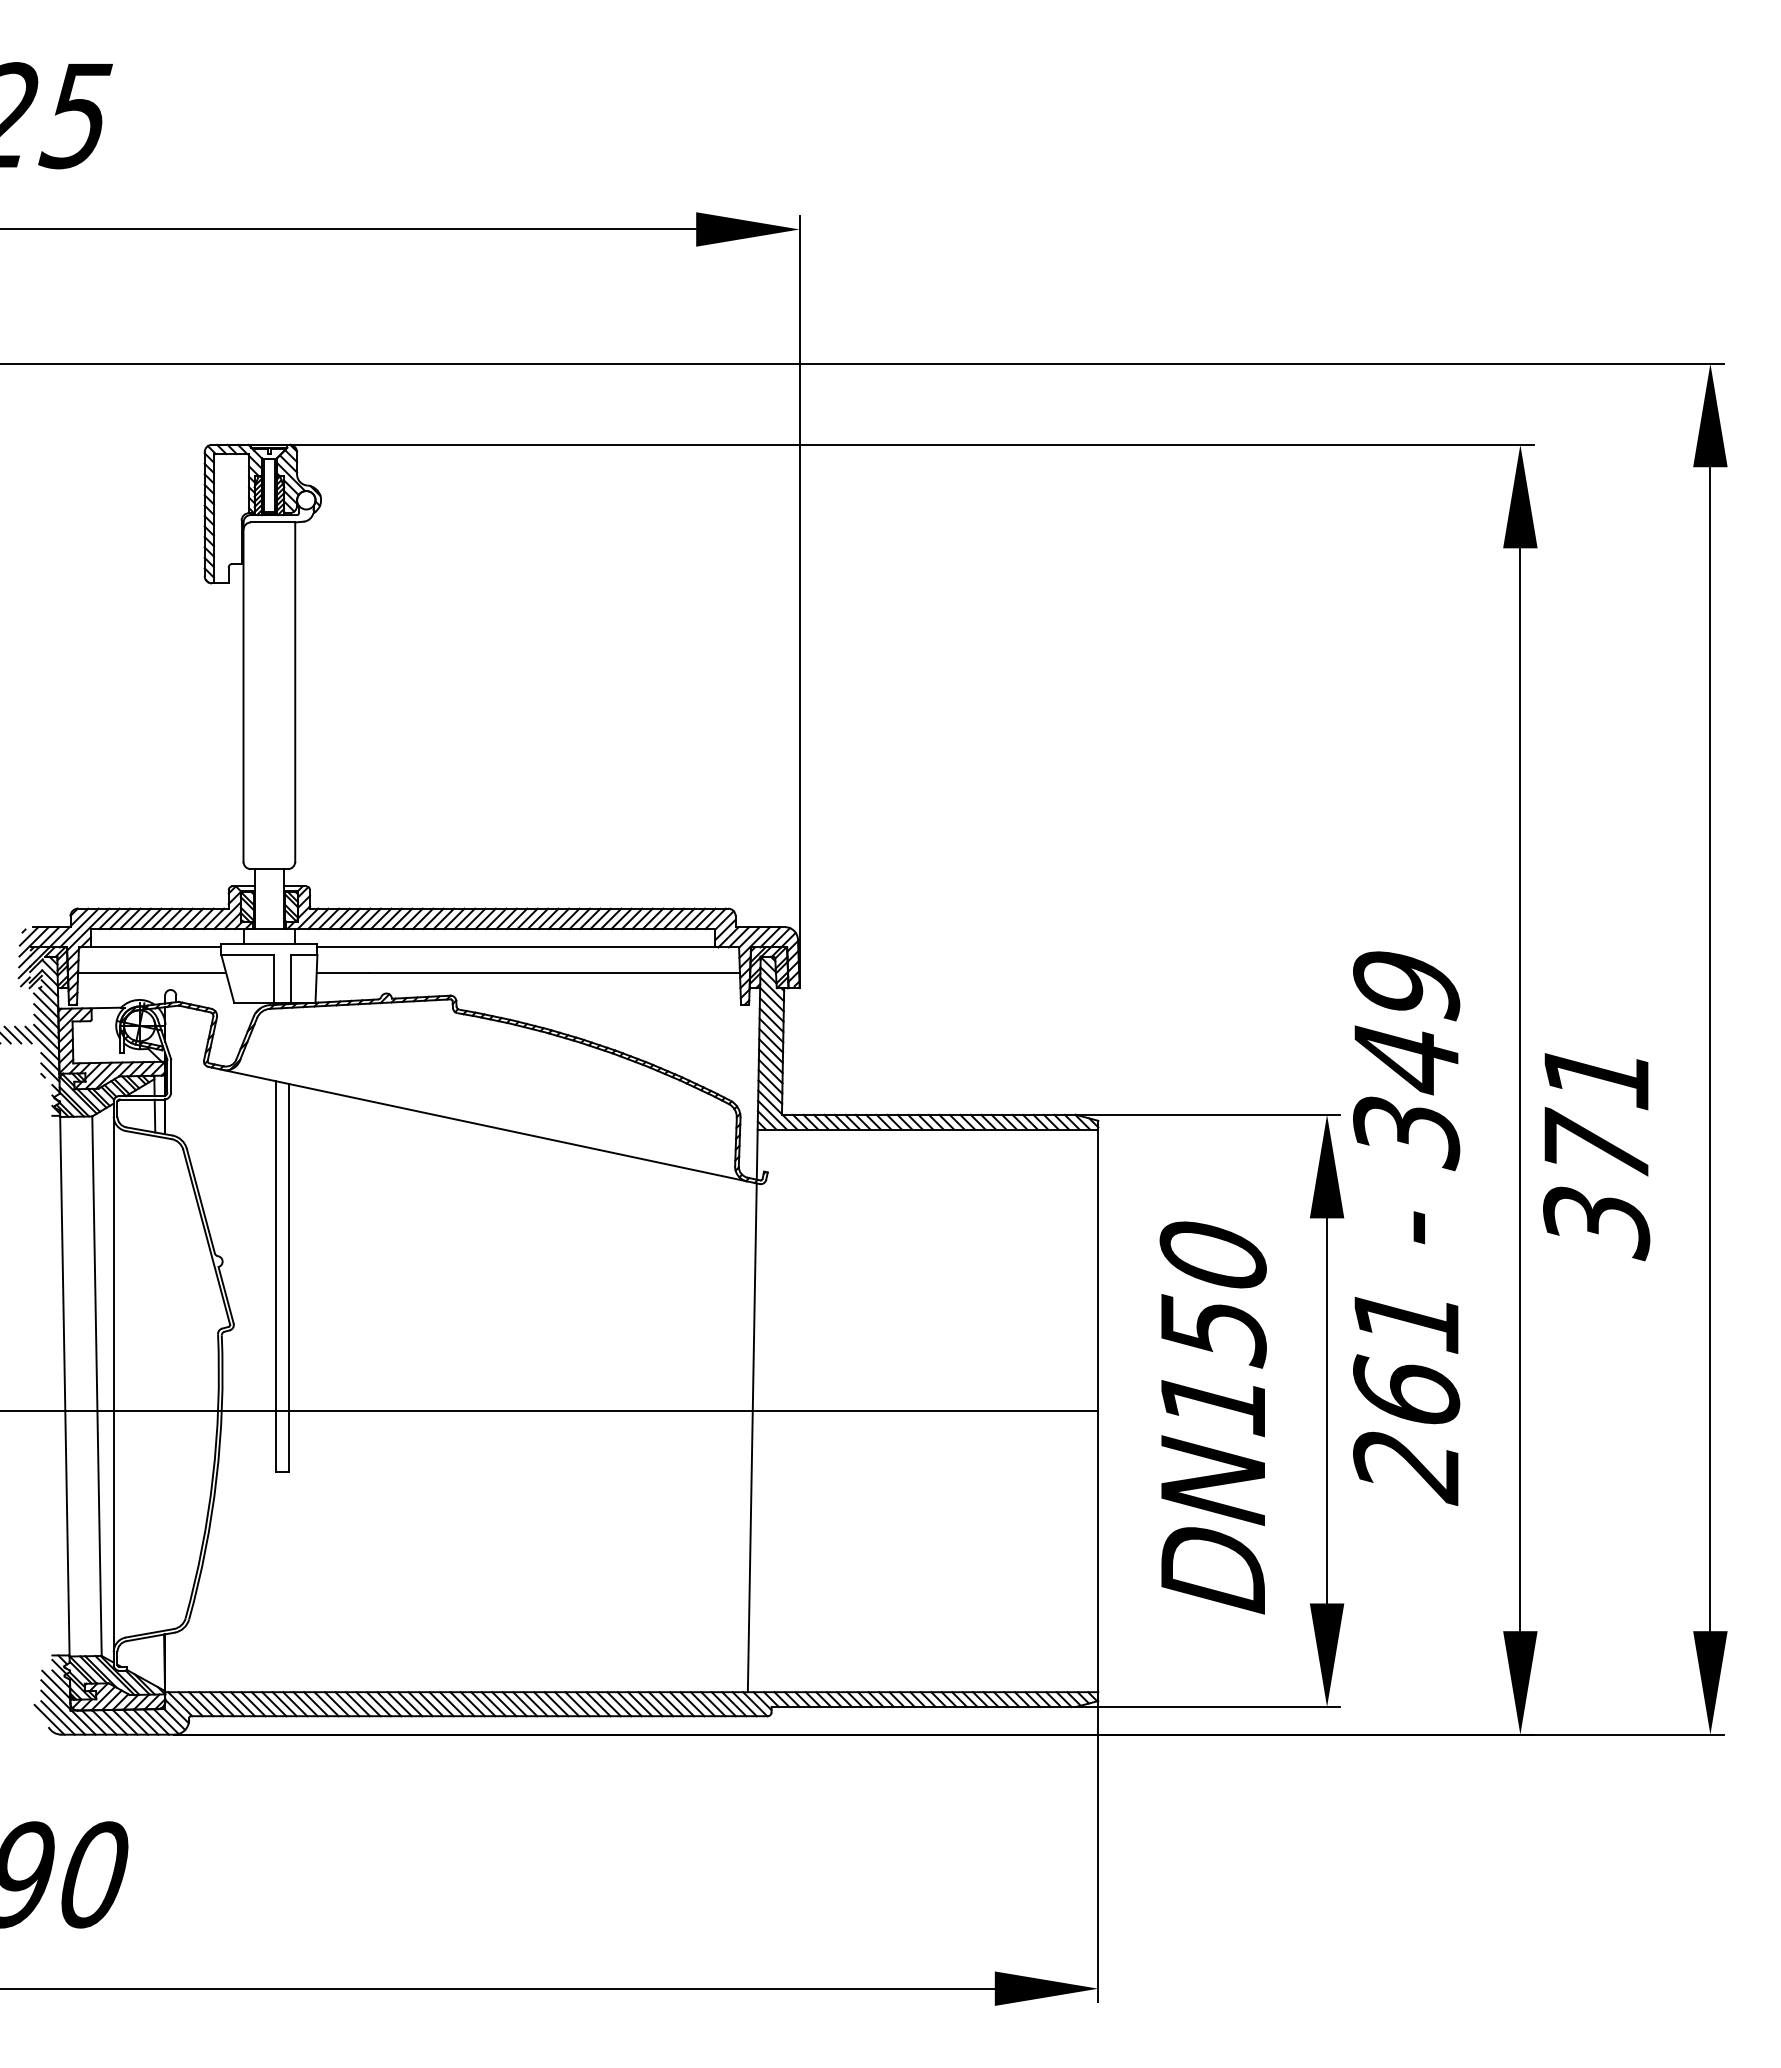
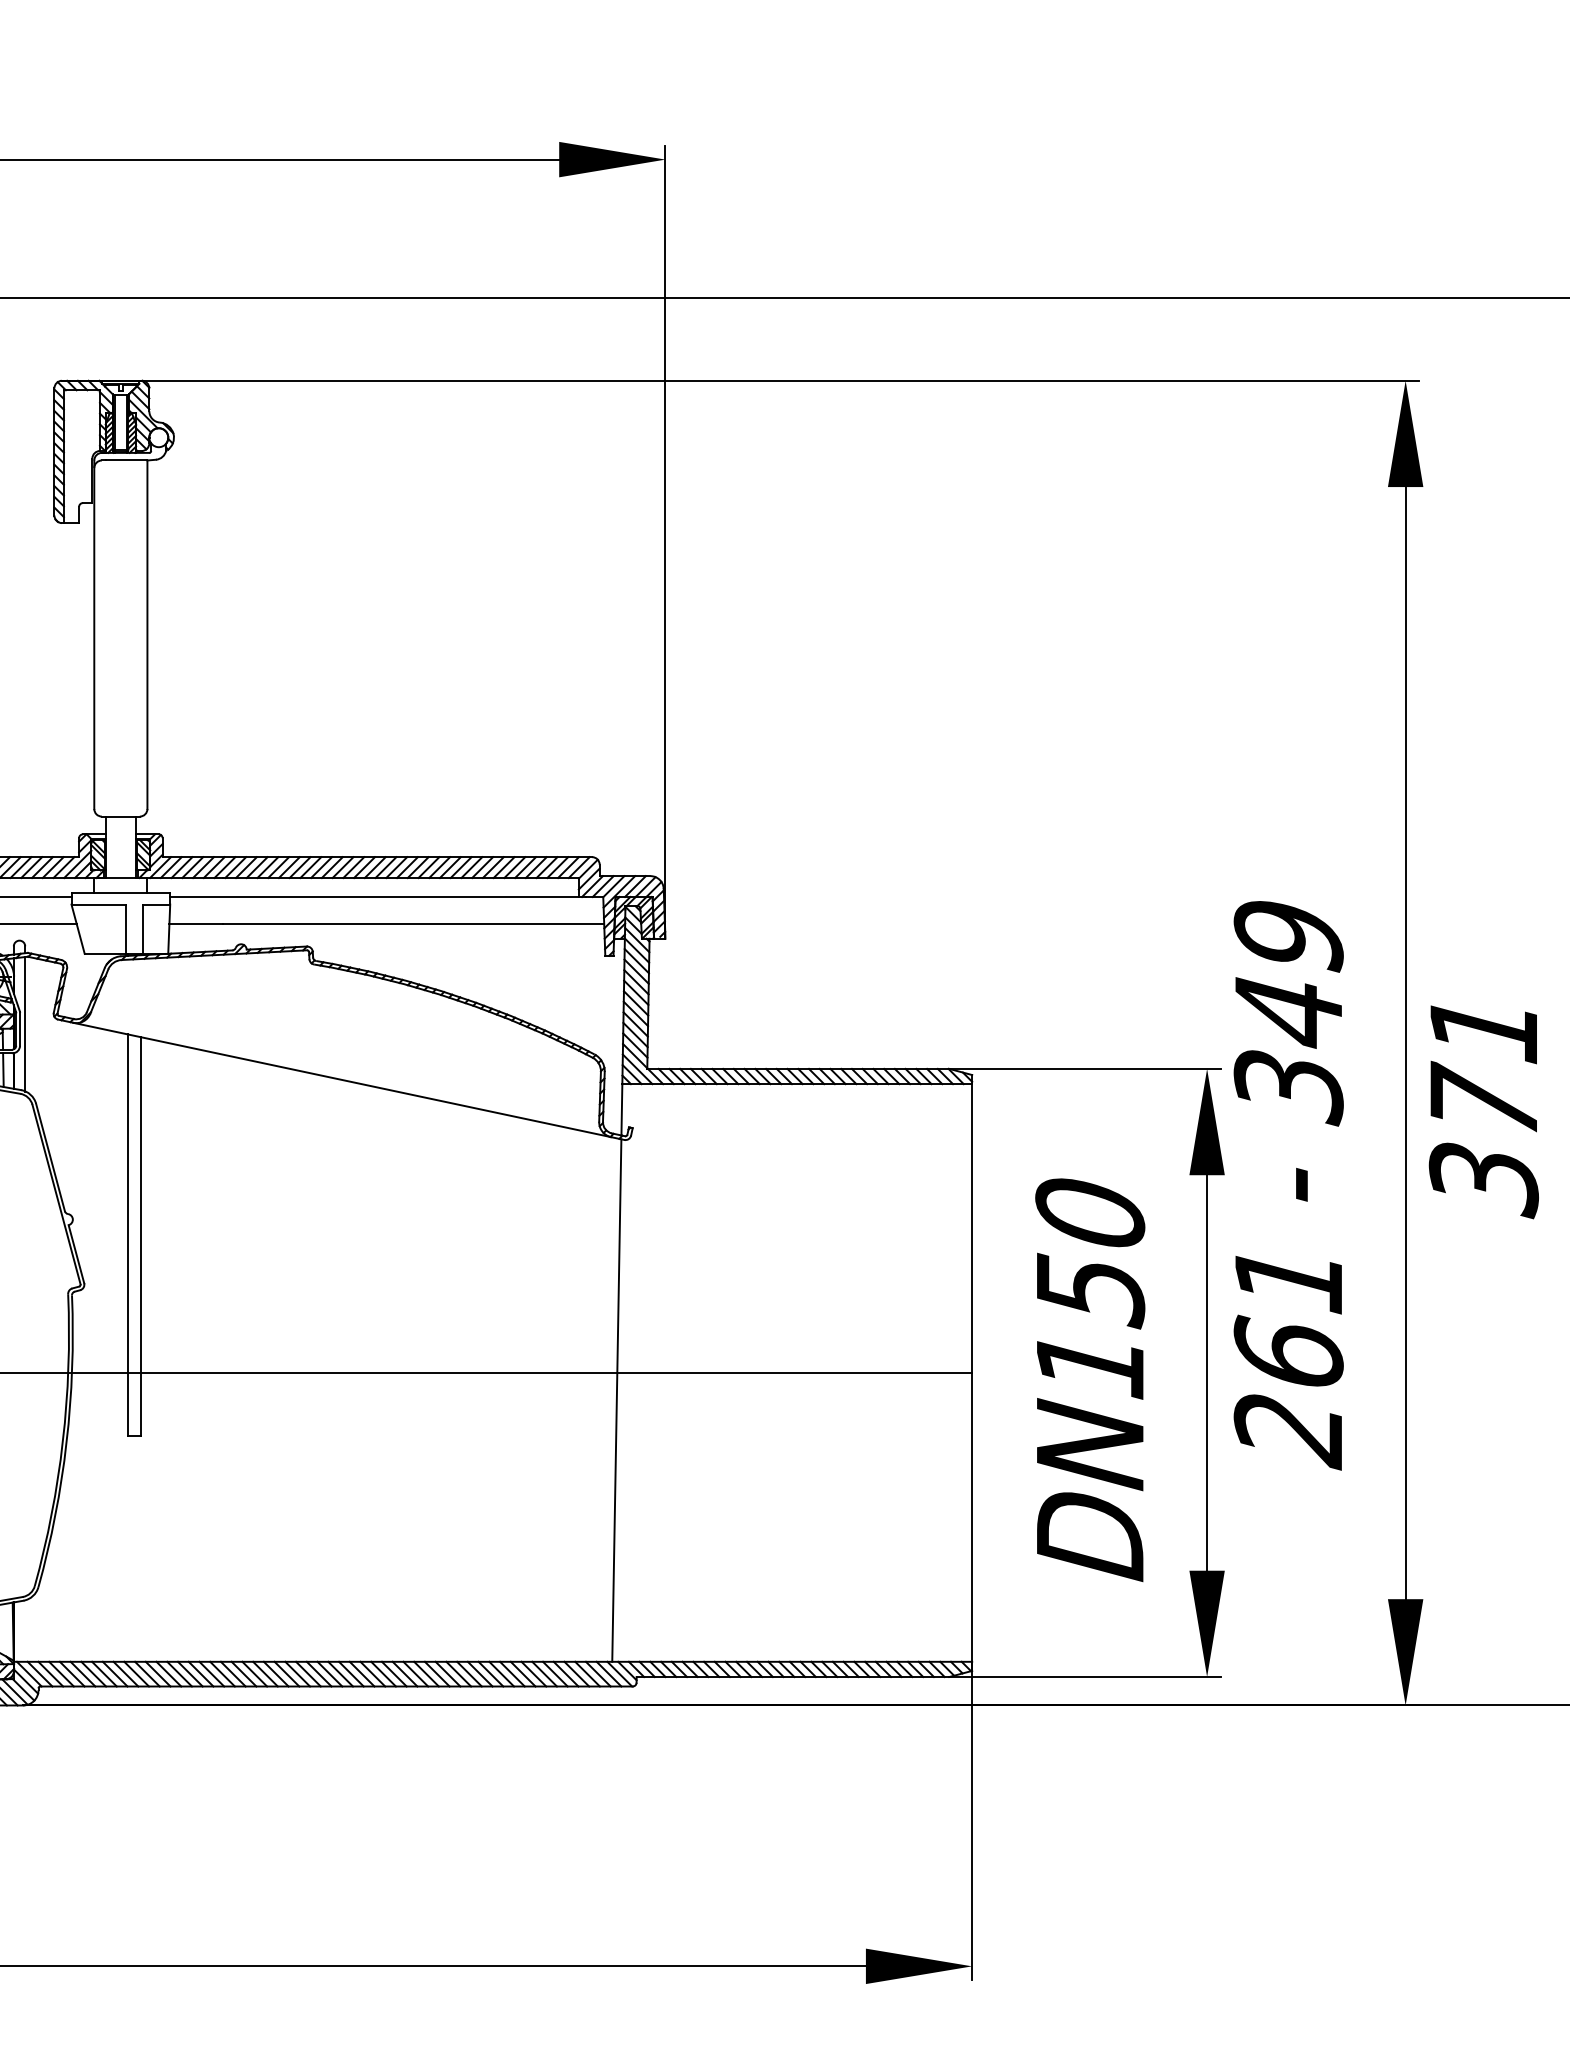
line: (176, 1071) -> (25, 1024), added

